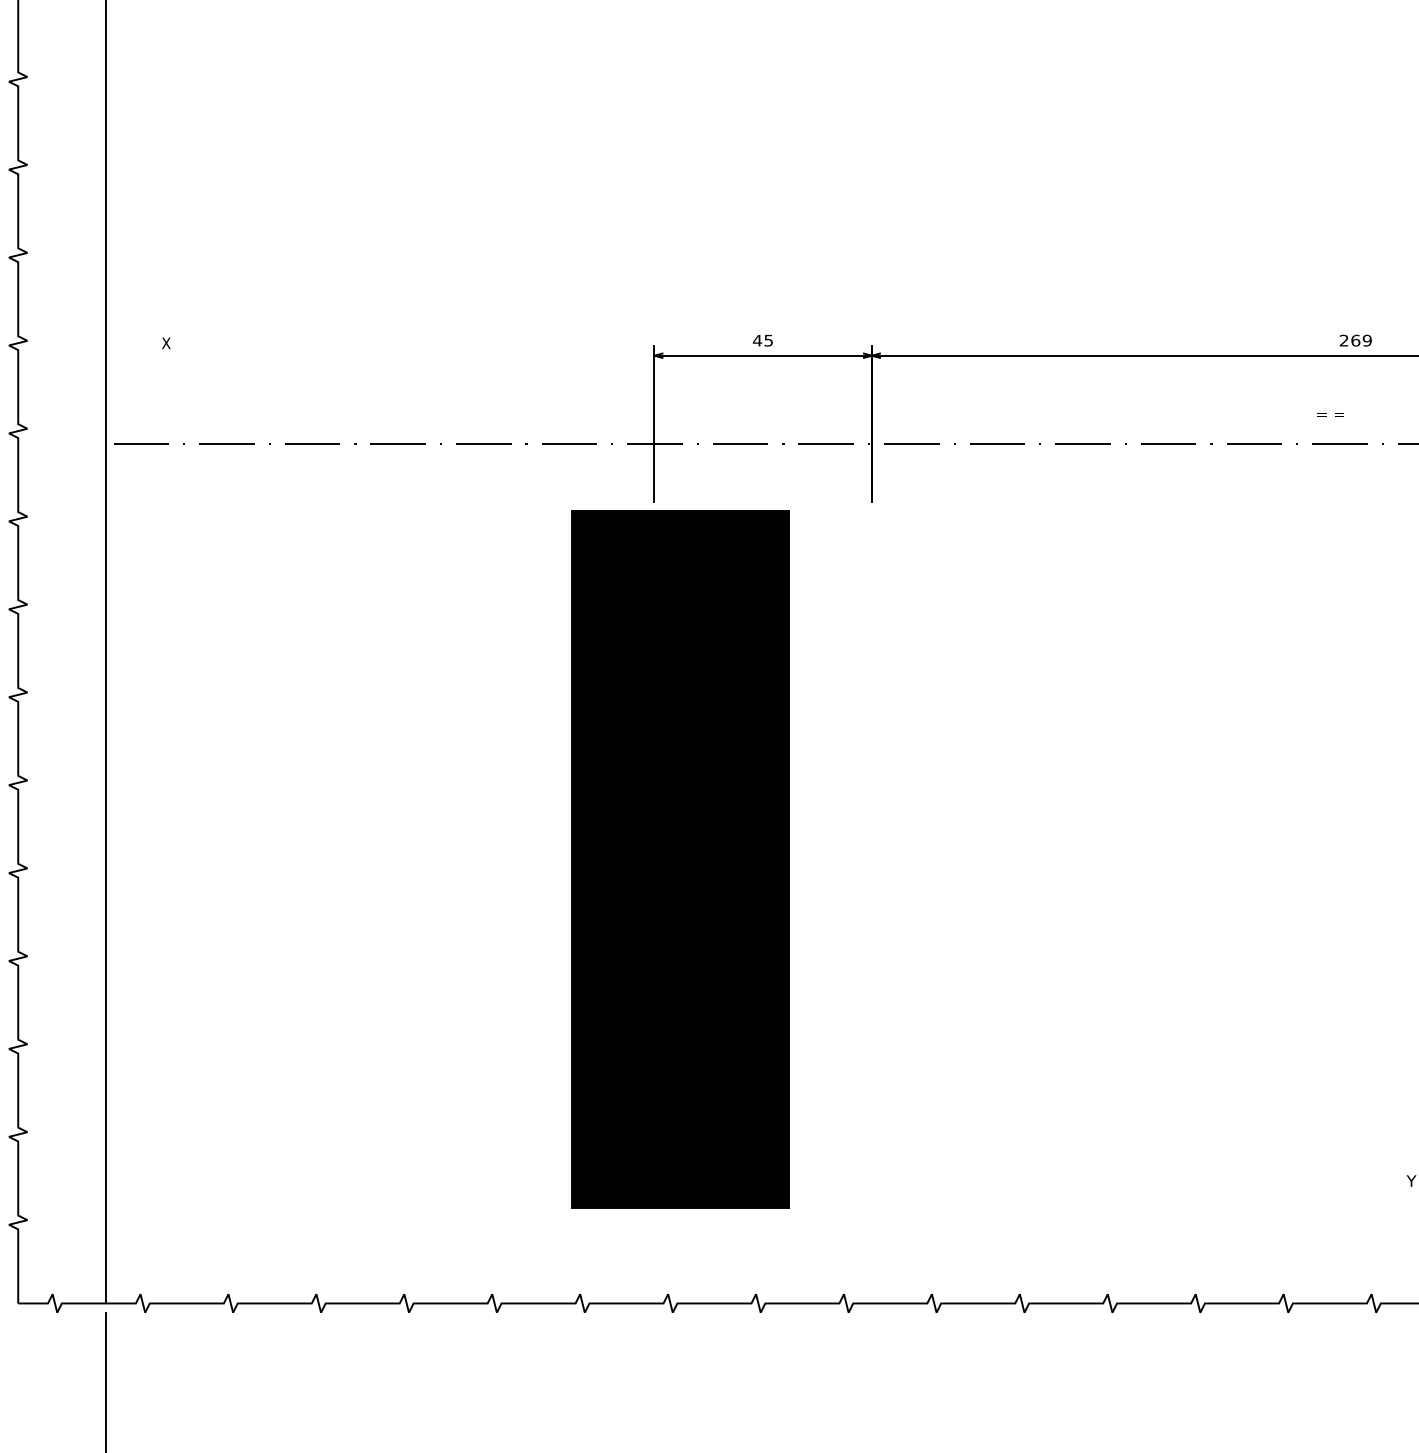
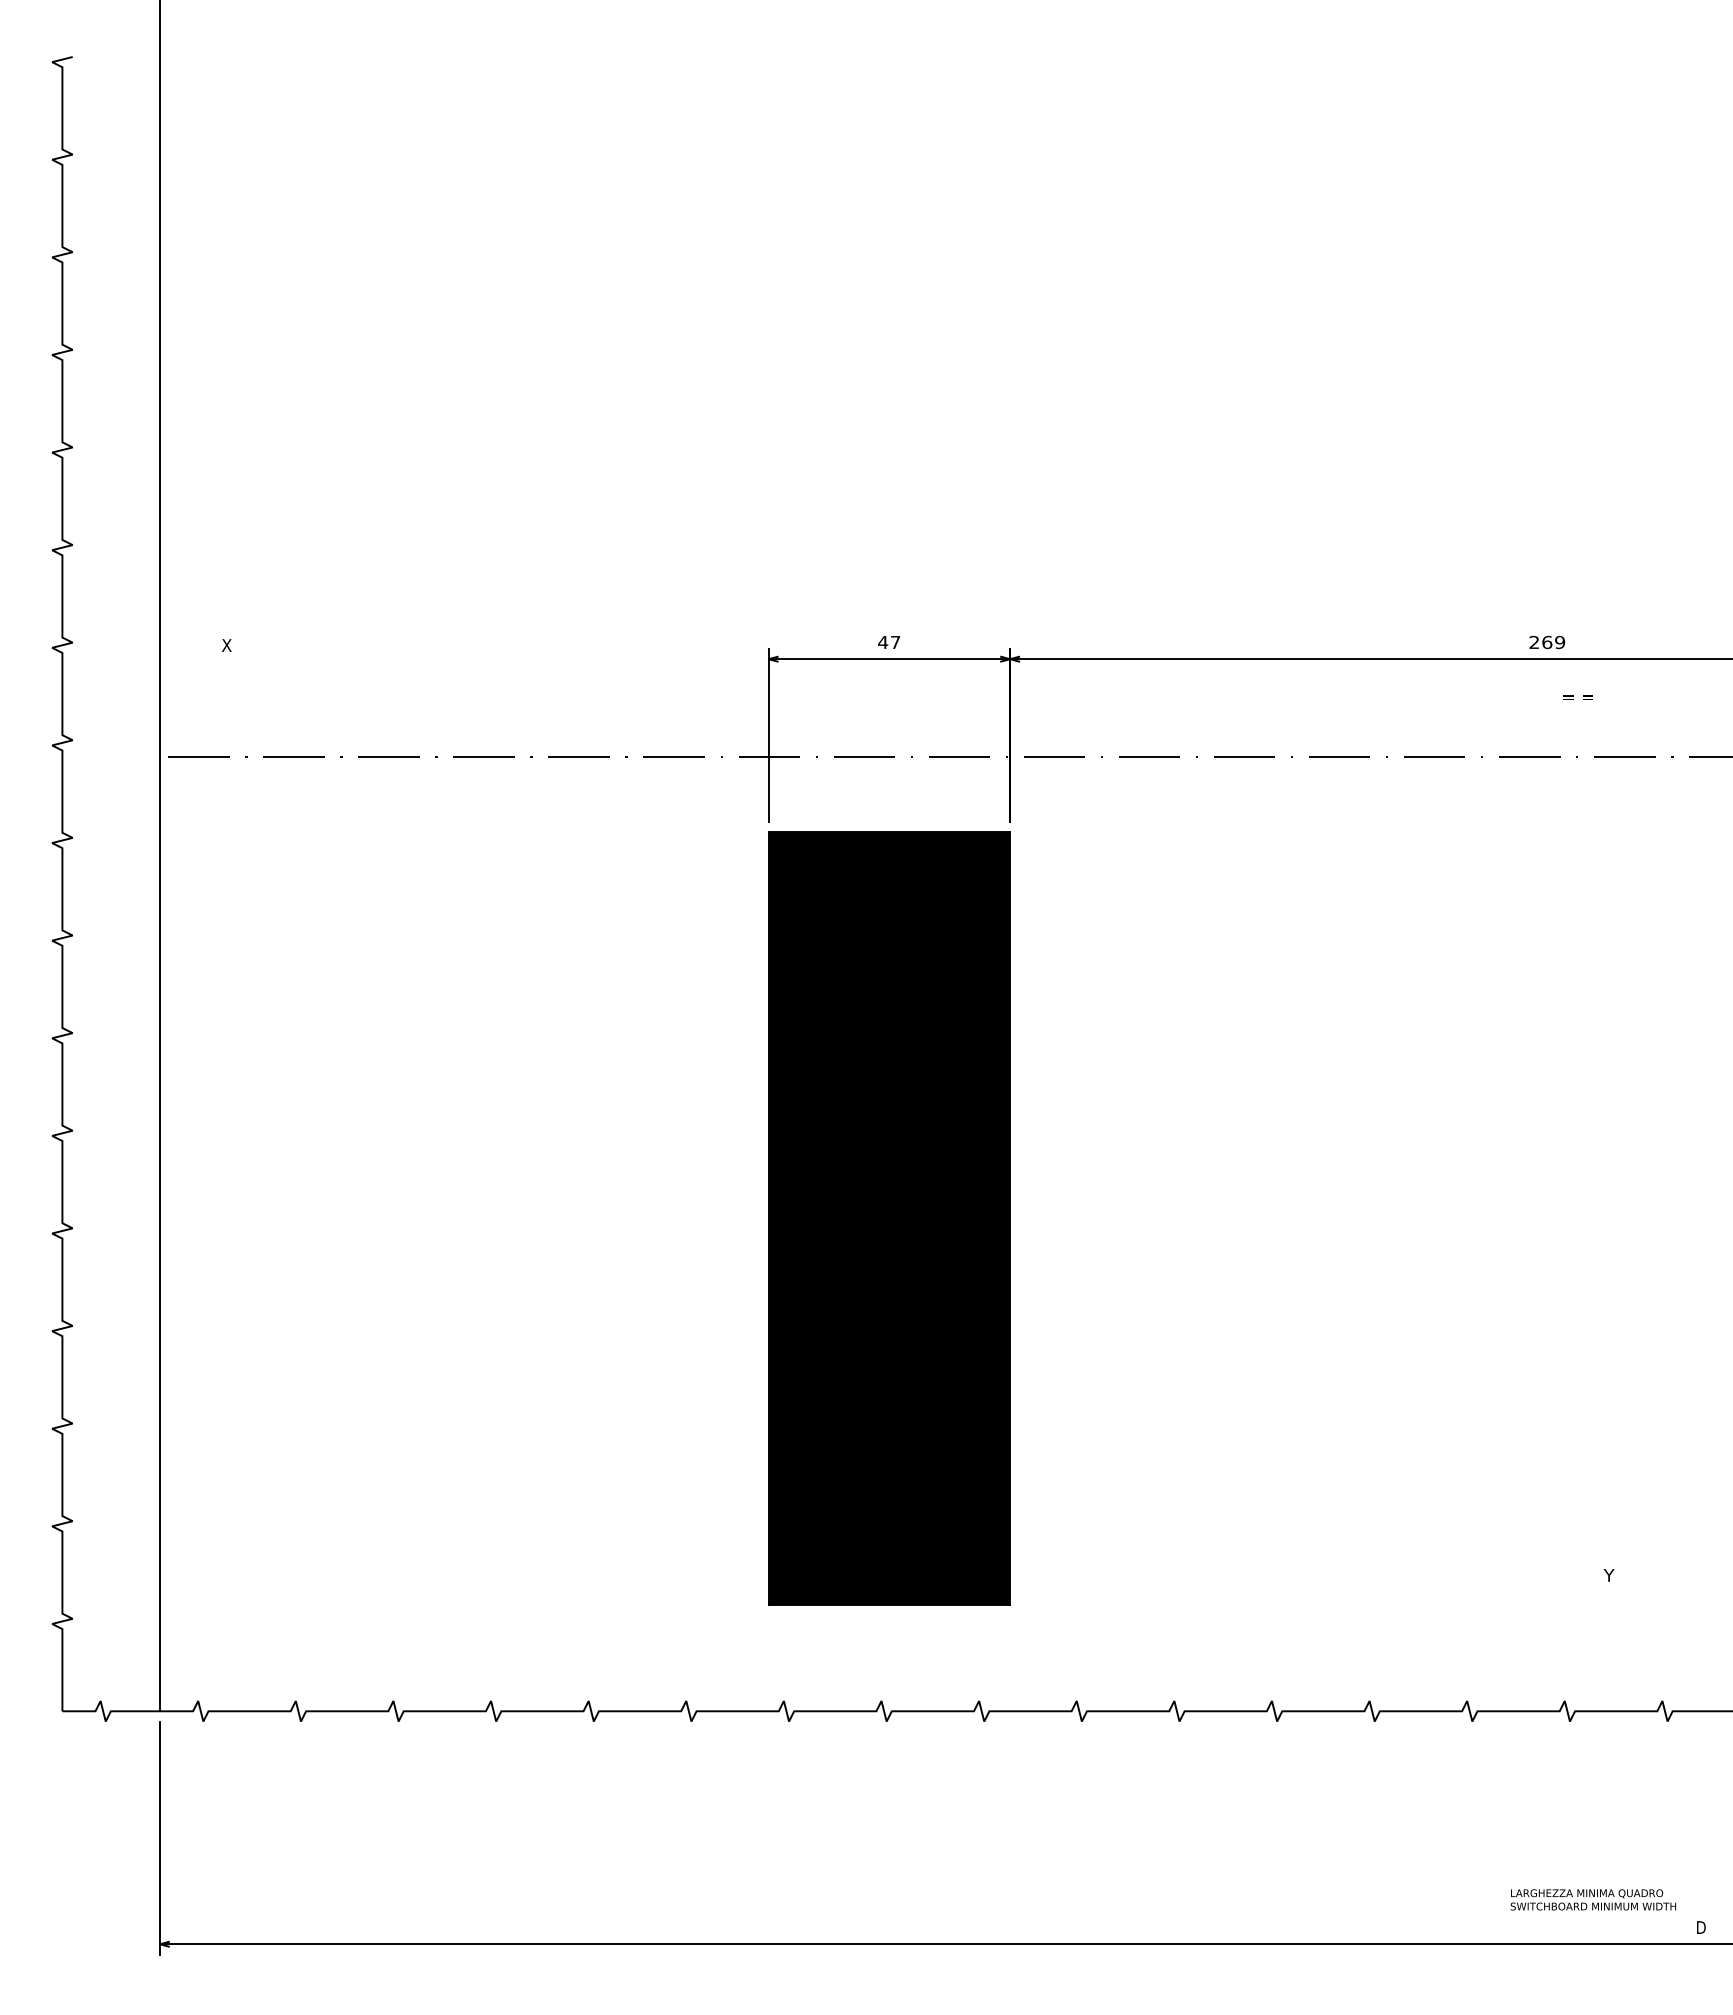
text: (768, 340) -> (895, 642), 45 -> 47
text: (1329, 414) -> (1577, 697), moved
part: (680, 859) -> (889, 1218), moved

